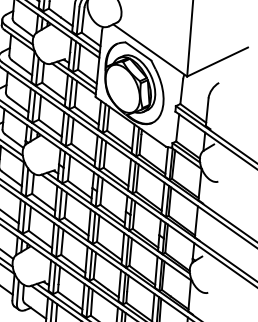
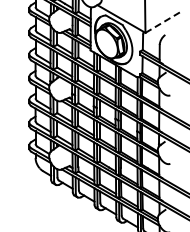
line: (217, 62) -> (163, 22), solid -> dashed

